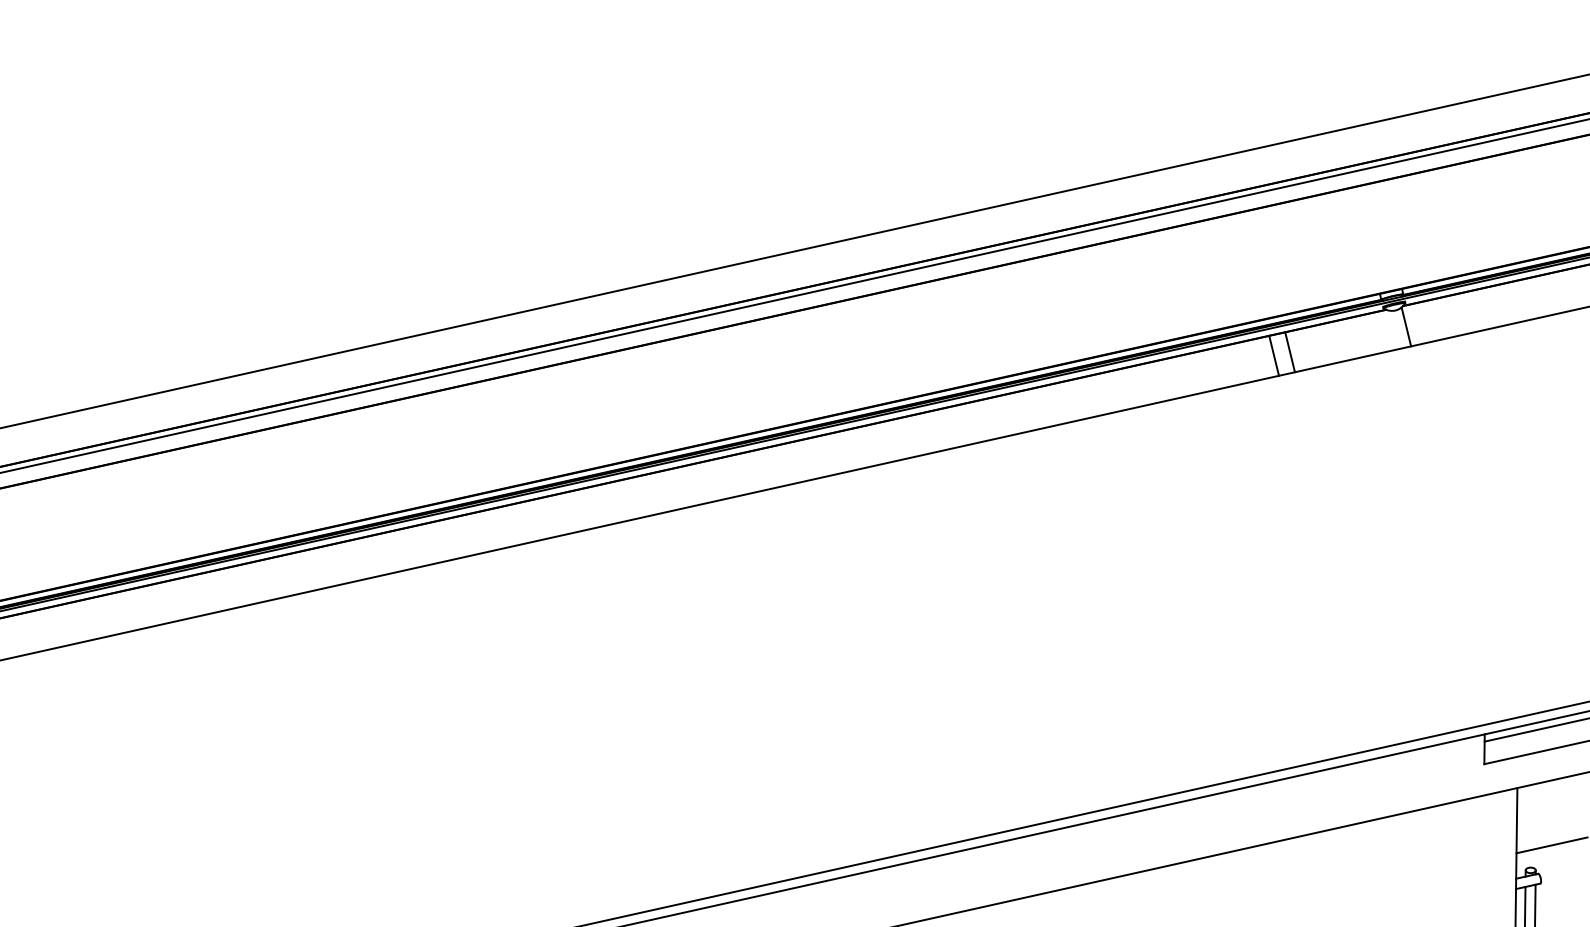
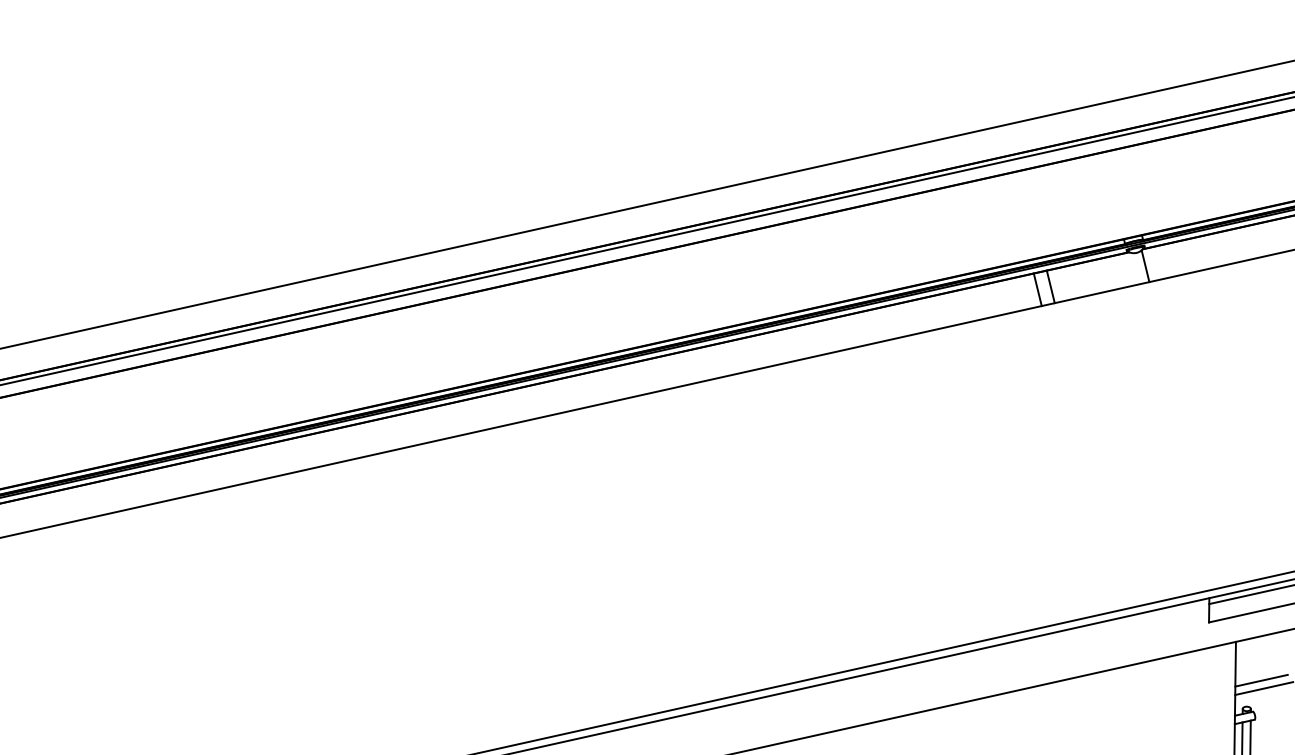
line: (1548, 835) -> (1261, 680), added

